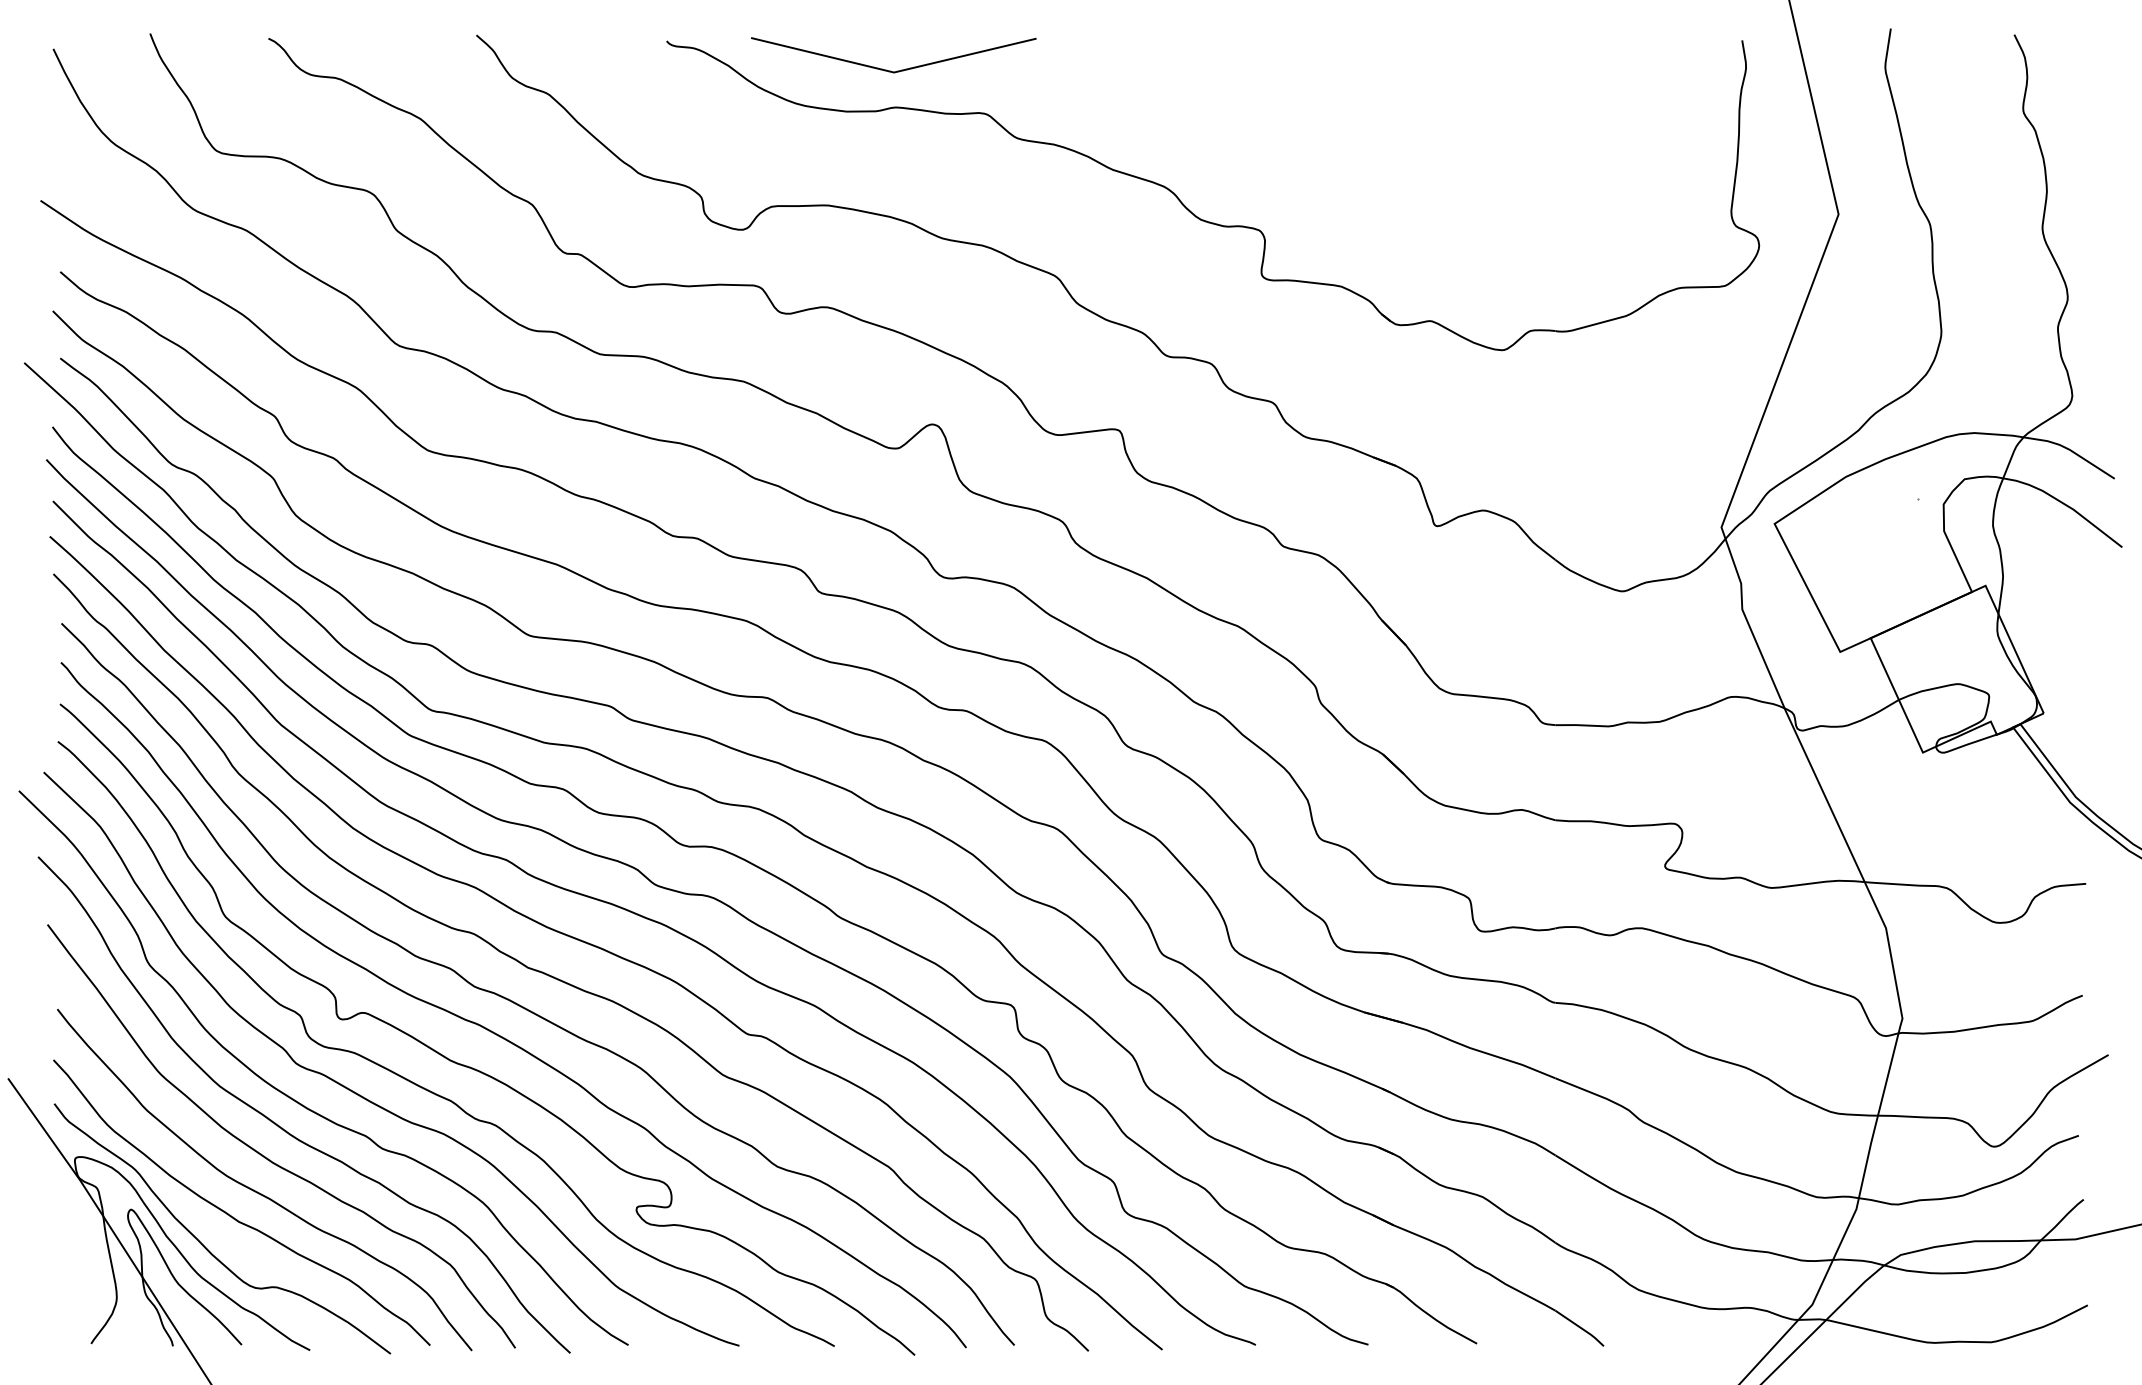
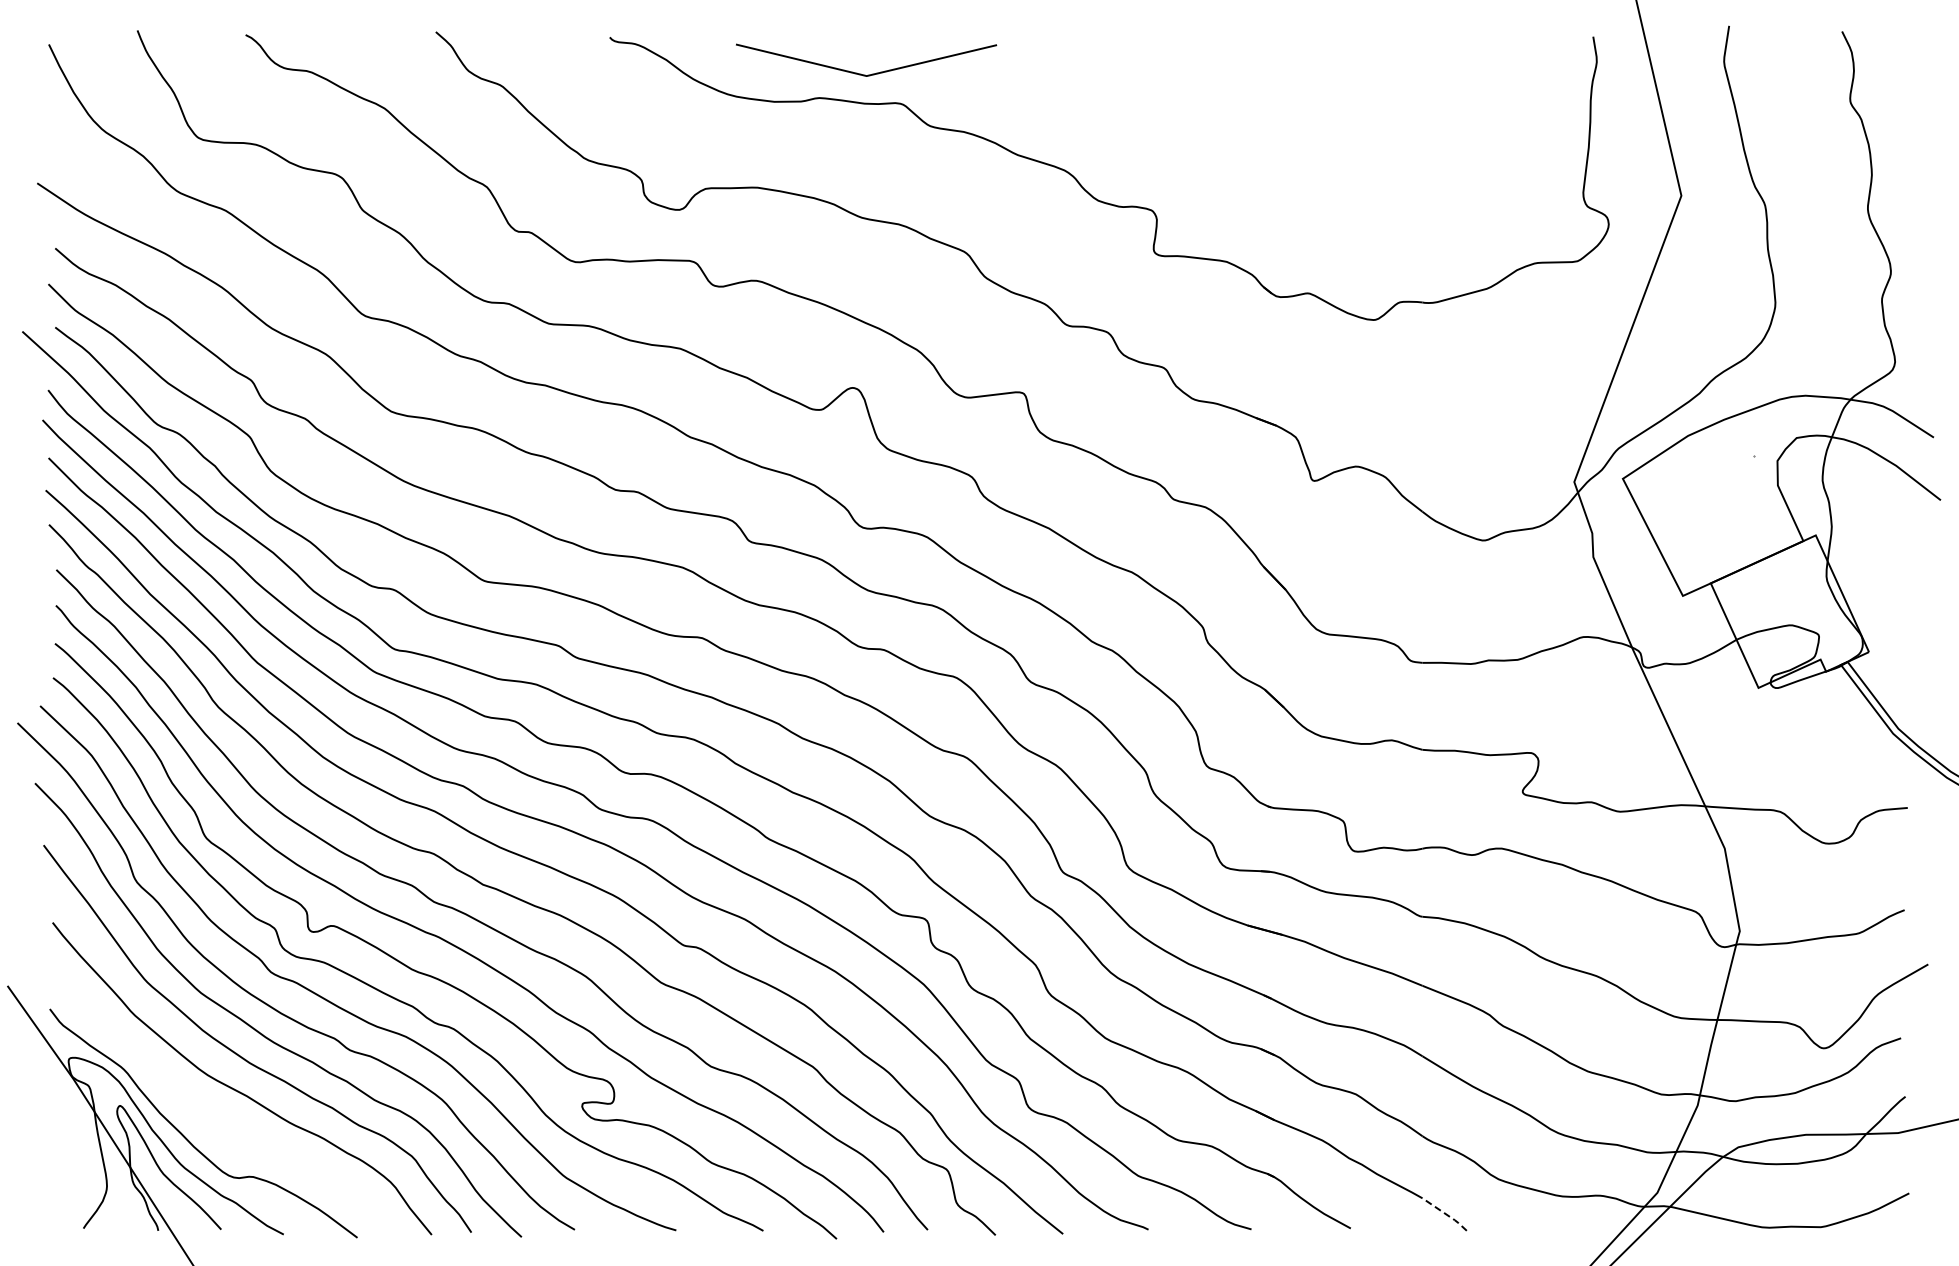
line: (888, 69) -> (861, 73), moved
curve: (232, 1215) -> (212, 1111), removed
line: (1580, 1328) -> (1445, 1214), solid -> dashed

